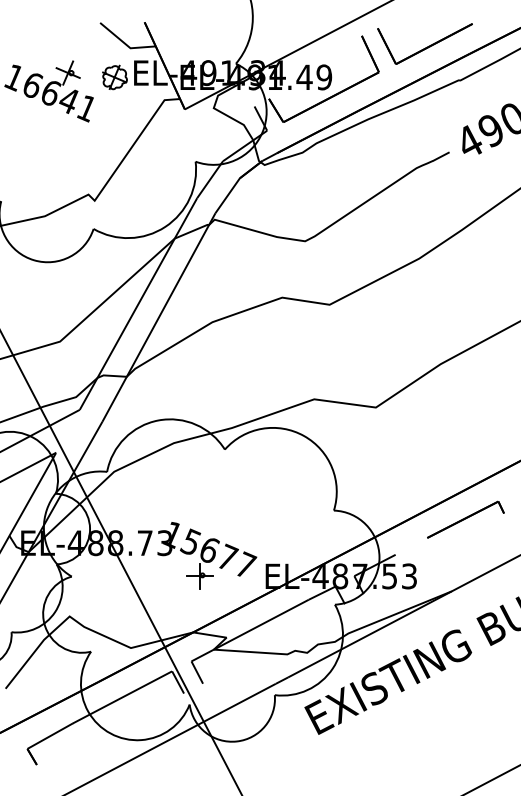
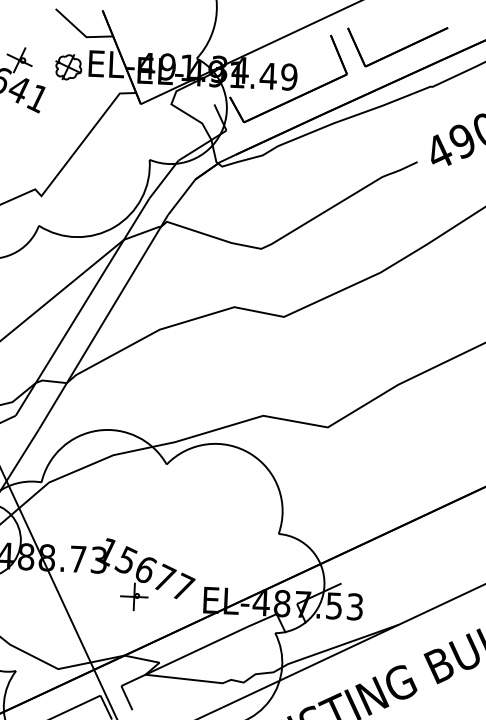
part: (465, 519) -> (416, 549), removed

